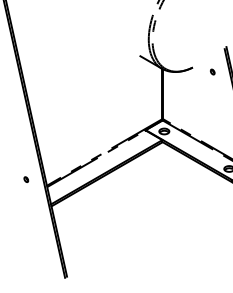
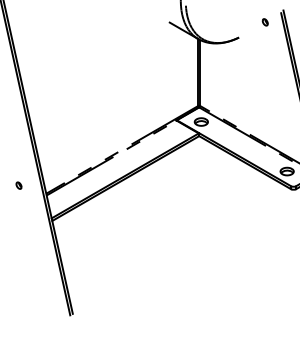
part: (212, 71) -> (265, 21), moved

